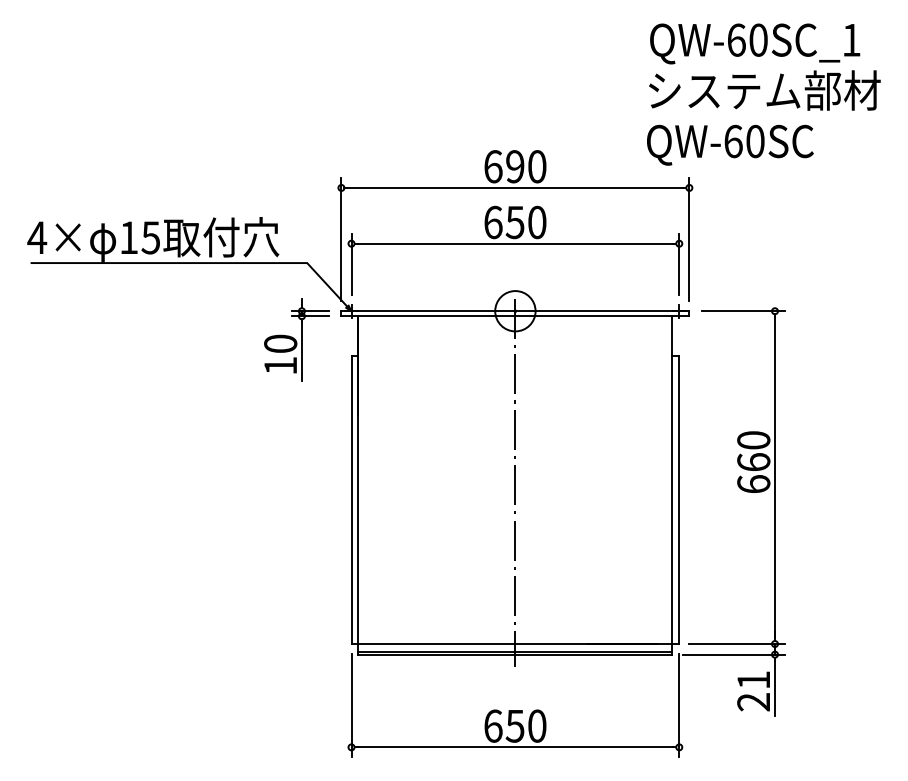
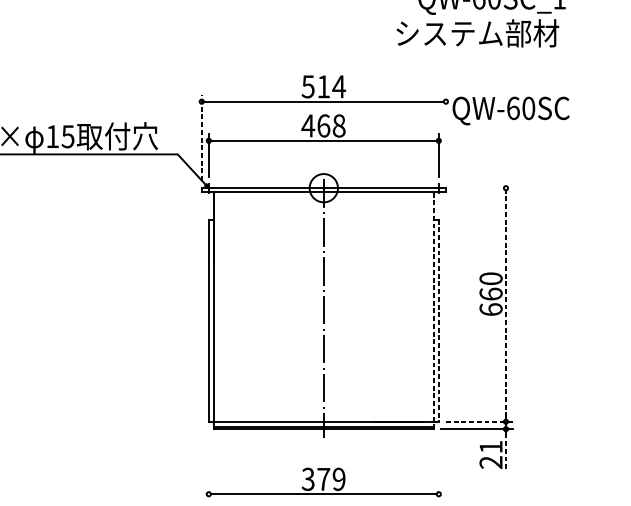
text: (764, 90) -> (477, 33), moved
text: (730, 144) -> (511, 110), moved
text: (515, 166) -> (323, 86), 690 -> 514
text: (514, 222) -> (323, 125), 650 -> 468
line: (341, 239) -> (201, 137), solid -> dashed
line: (689, 239) -> (445, 137), removed
line: (743, 311) -> (483, 188), removed
part: (296, 339) -> (170, 208), removed
line: (775, 477) -> (506, 304), solid -> dashed
line: (672, 484) -> (434, 309), solid -> dashed
line: (679, 500) -> (438, 321), solid -> dashed
line: (737, 644) -> (479, 422), solid -> dashed
line: (775, 688) -> (506, 452), solid -> dashed
line: (351, 705) -> (208, 464), removed
line: (679, 705) -> (438, 464), removed
text: (514, 725) -> (323, 478), 650 -> 379

